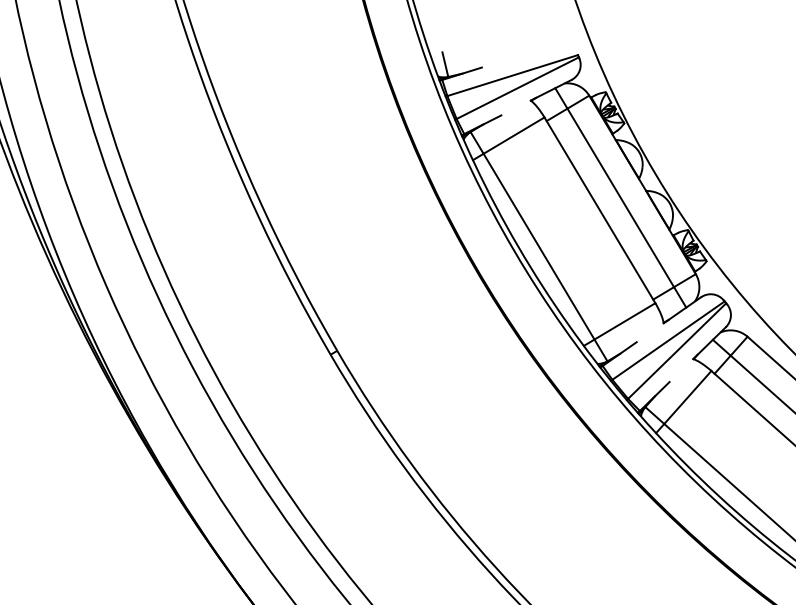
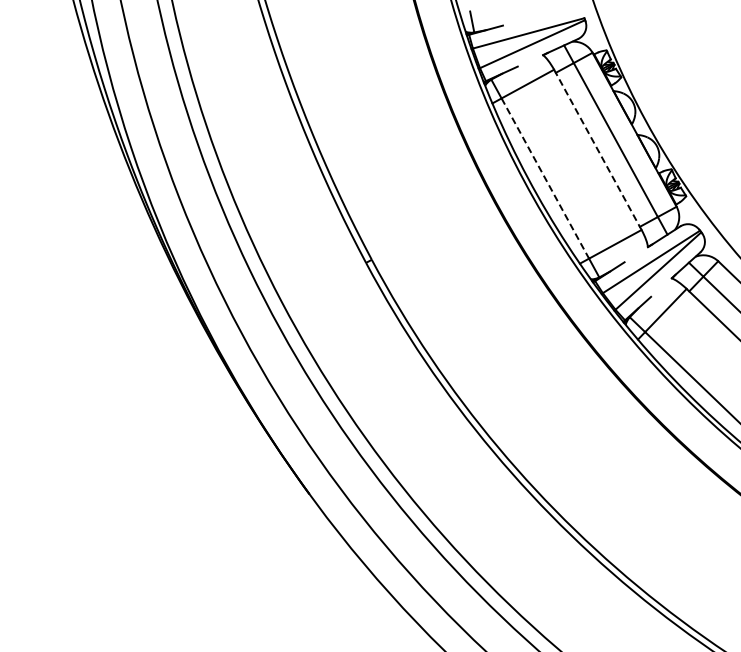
line: (600, 211) -> (598, 150), solid -> dashed
line: (539, 246) -> (545, 178), solid -> dashed

